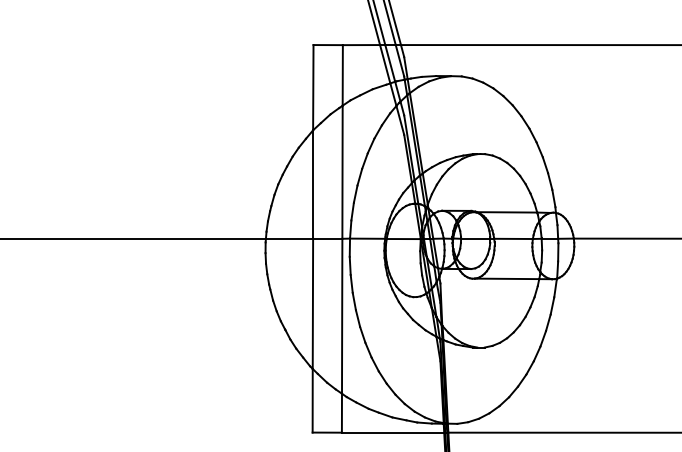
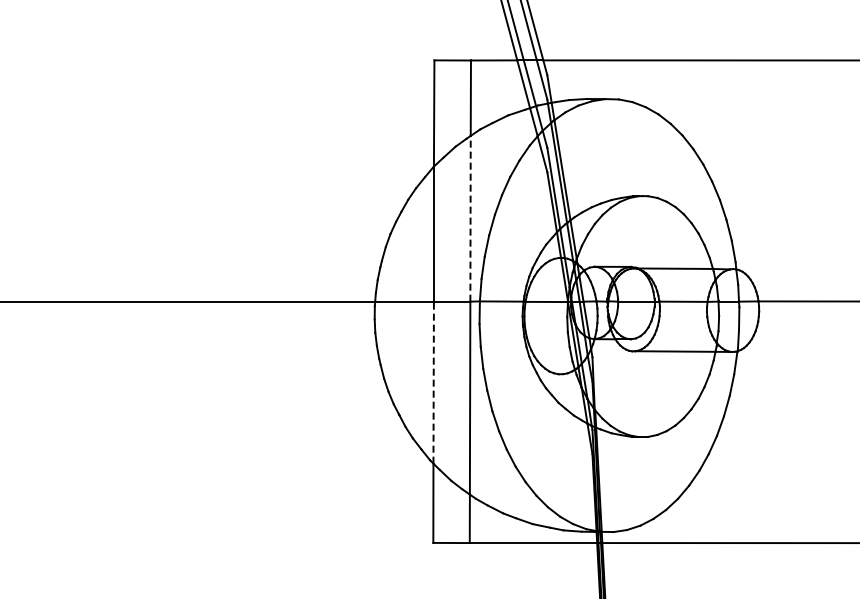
line: (342, 172) -> (470, 218), solid -> dashed
line: (312, 303) -> (433, 382), solid -> dashed

